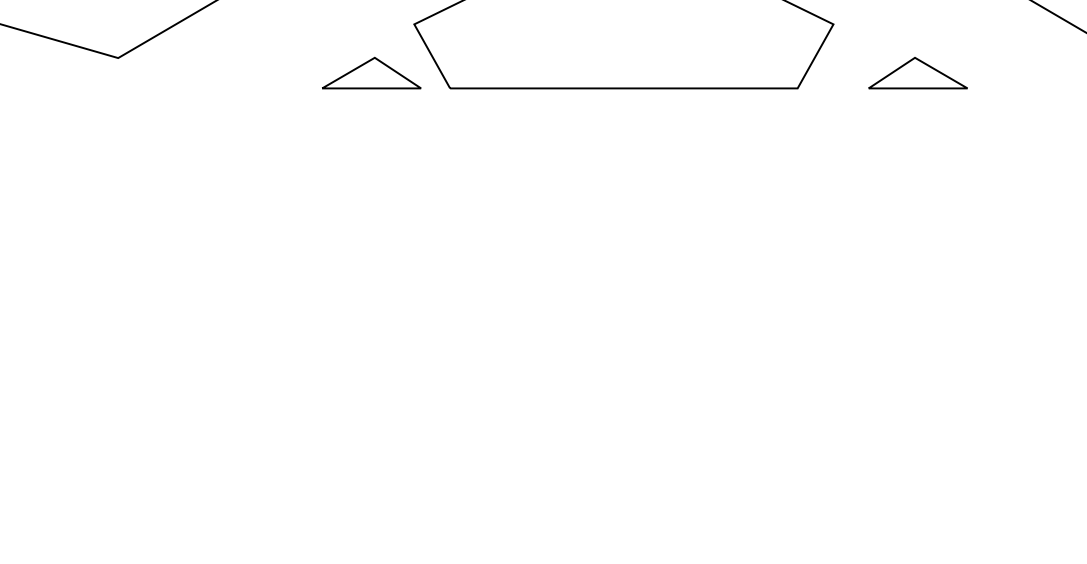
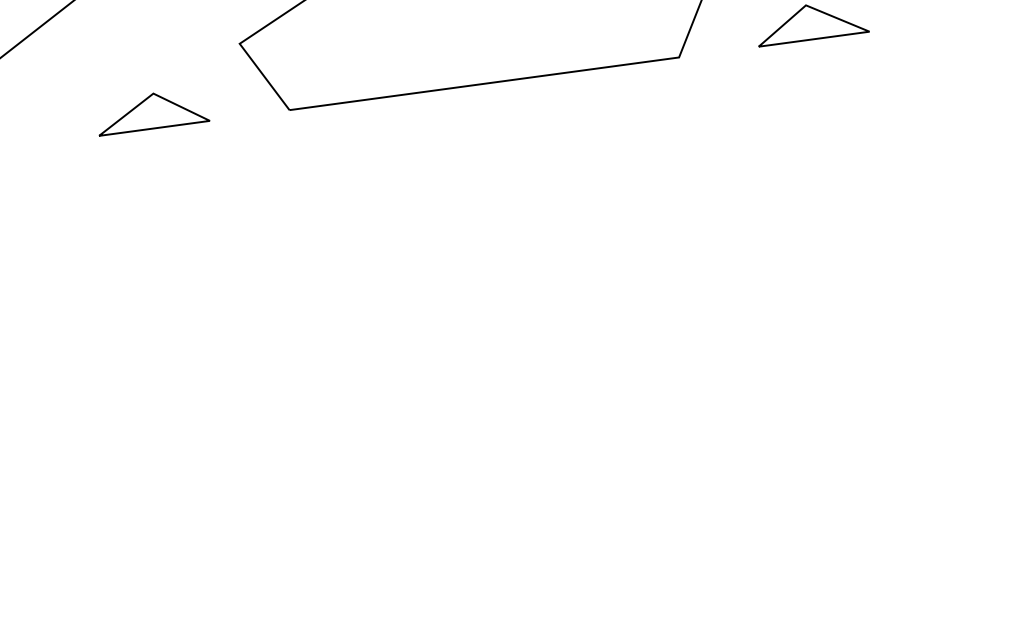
part: (371, 72) -> (151, 110), moved

